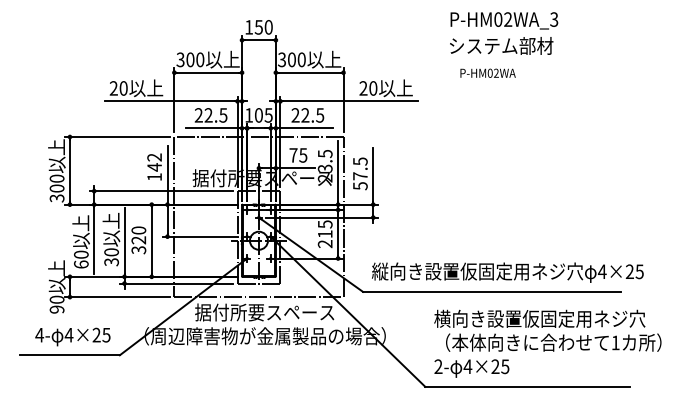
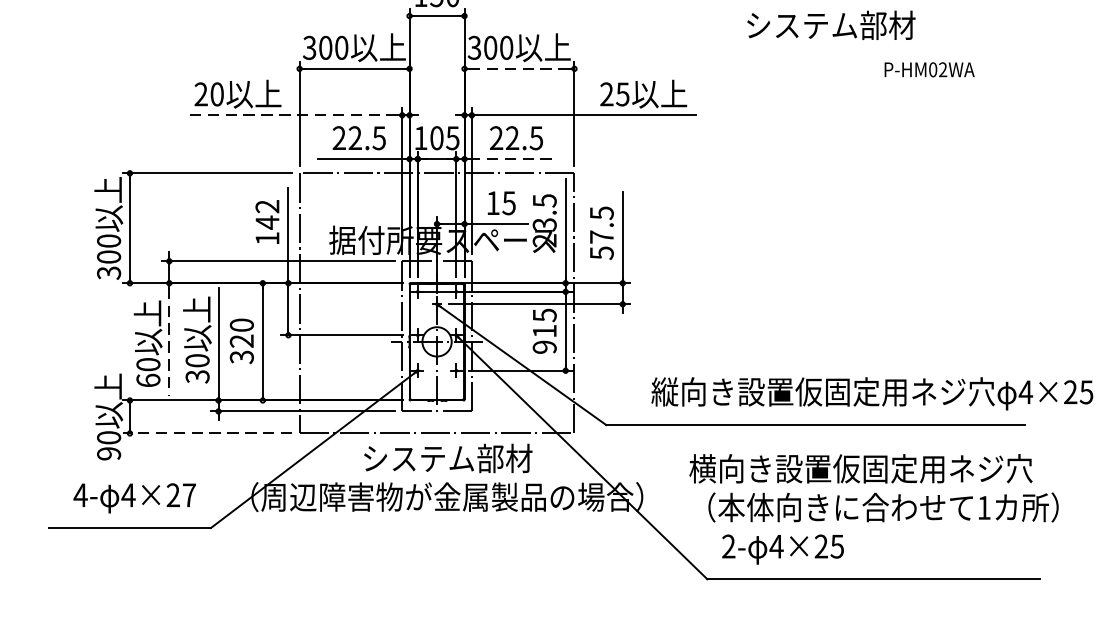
line: (310, 72) -> (520, 68), solid -> dashed
text: (487, 72) -> (928, 68), moved
text: (373, 88) -> (623, 94), 20 -> 25
line: (169, 101) -> (291, 115), solid -> dashed
line: (306, 128) -> (514, 159), solid -> dashed
text: (293, 155) -> (493, 203), 75 -> 15
line: (94, 241) -> (169, 343), solid -> dashed
text: (325, 244) -> (545, 347), 215 -> 915
text: (507, 272) -> (871, 393), moved
line: (117, 297) -> (207, 434), solid -> dashed
text: (264, 312) -> (446, 458), 据付所要スペース -> システム部材
text: (547, 330) -> (873, 487), moved
text: (106, 335) -> (189, 495), 4×25 -> 4×27

